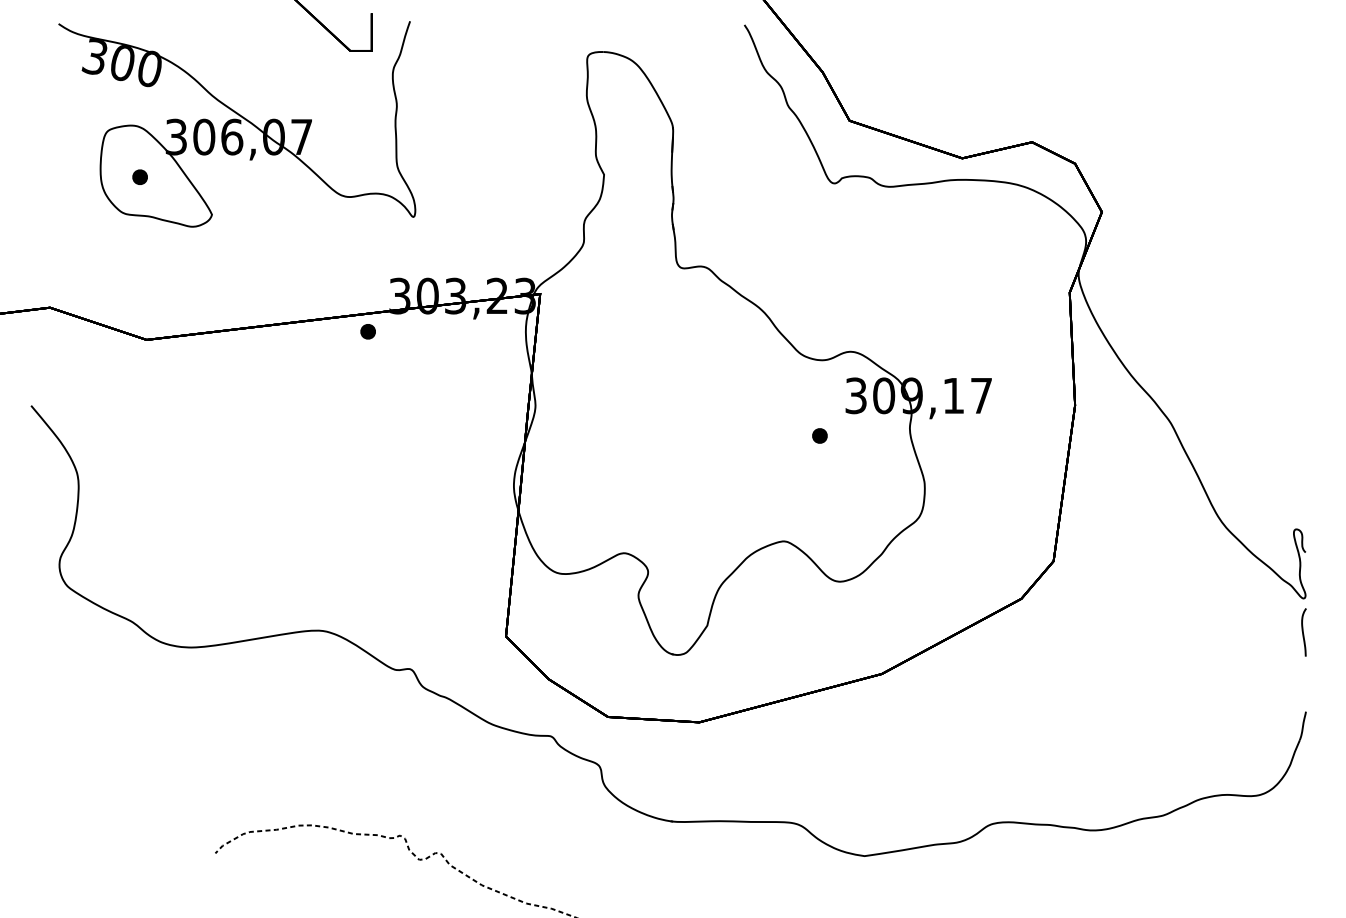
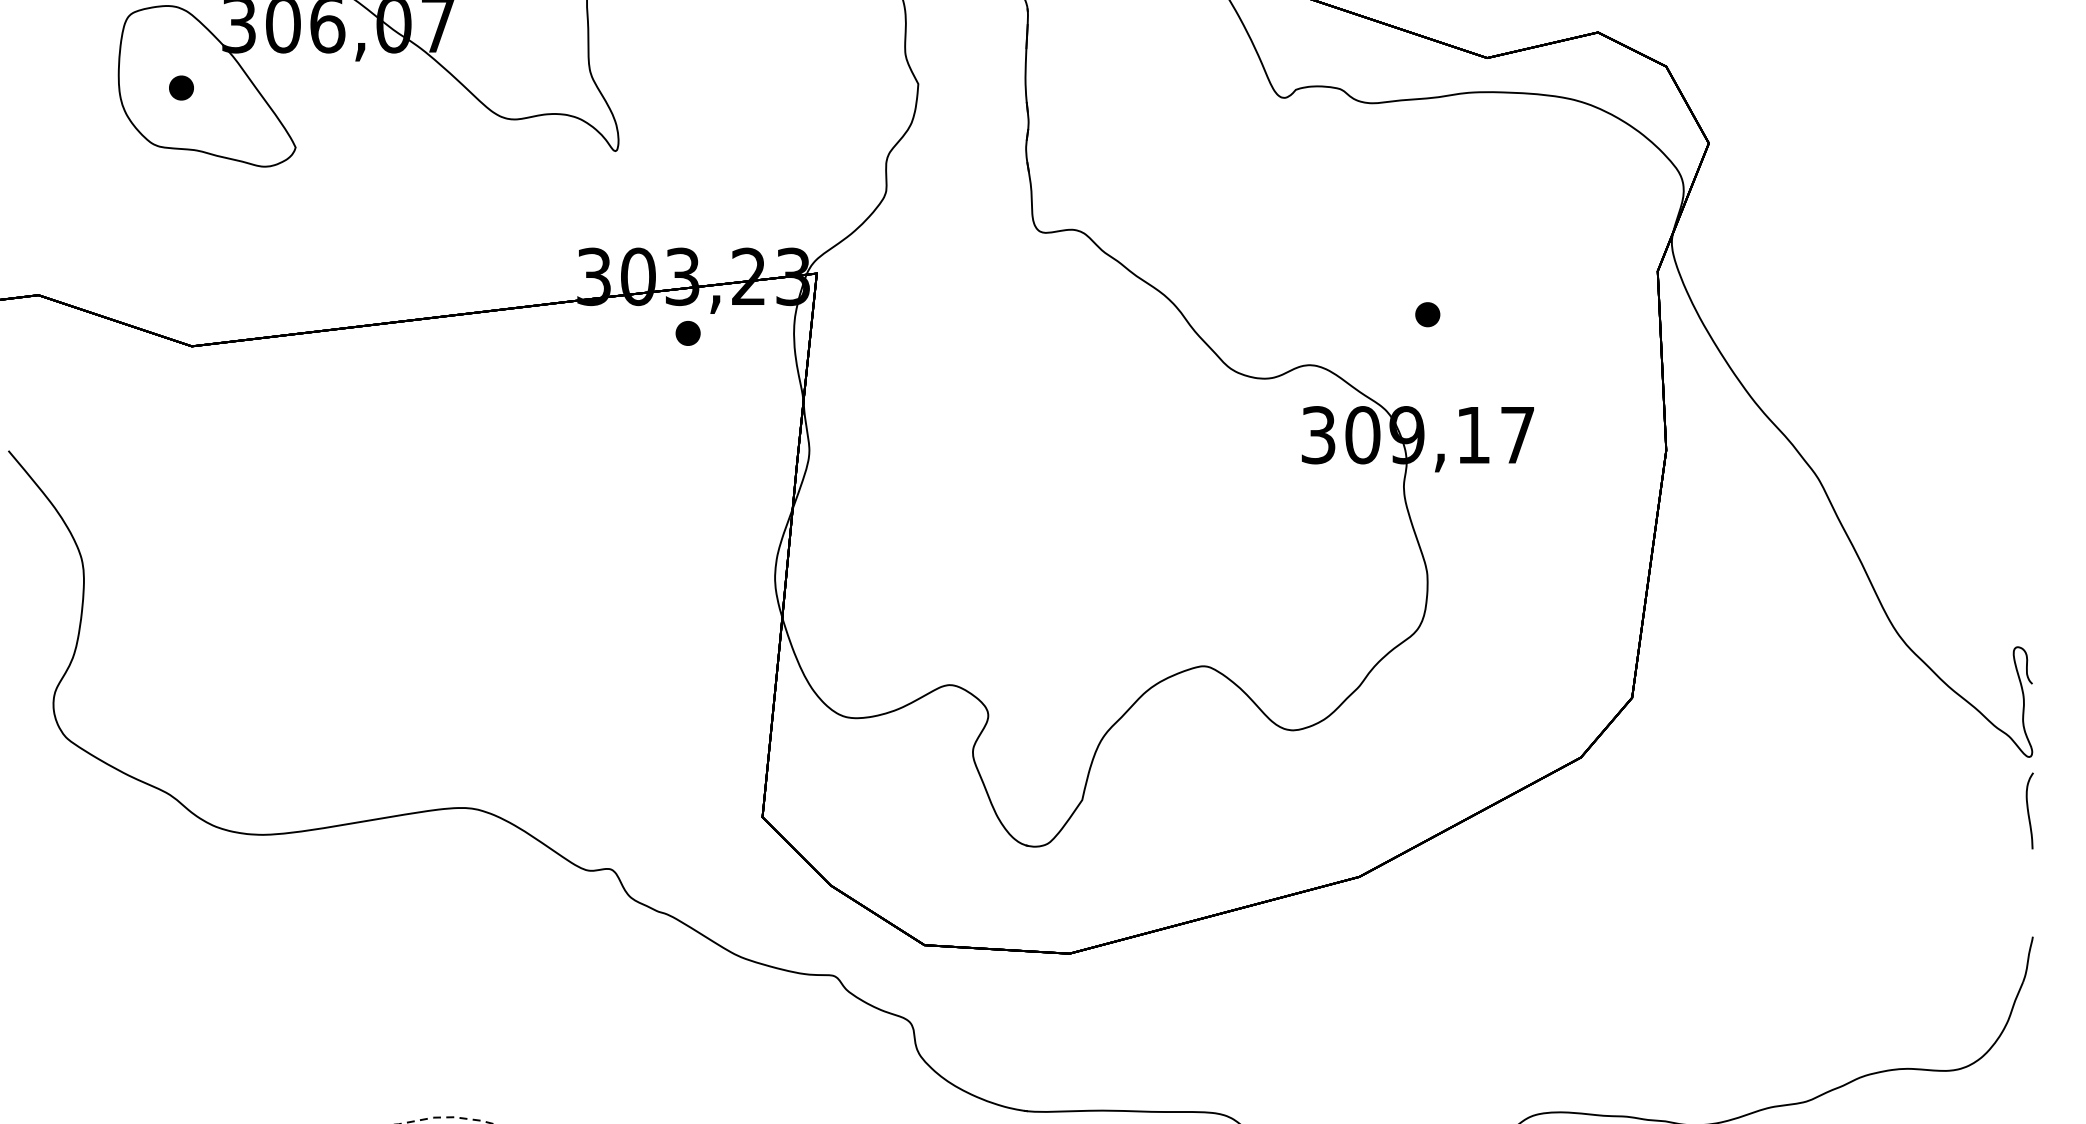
part: (367, 331) -> (687, 332), moved
part: (819, 435) -> (1427, 313), moved

